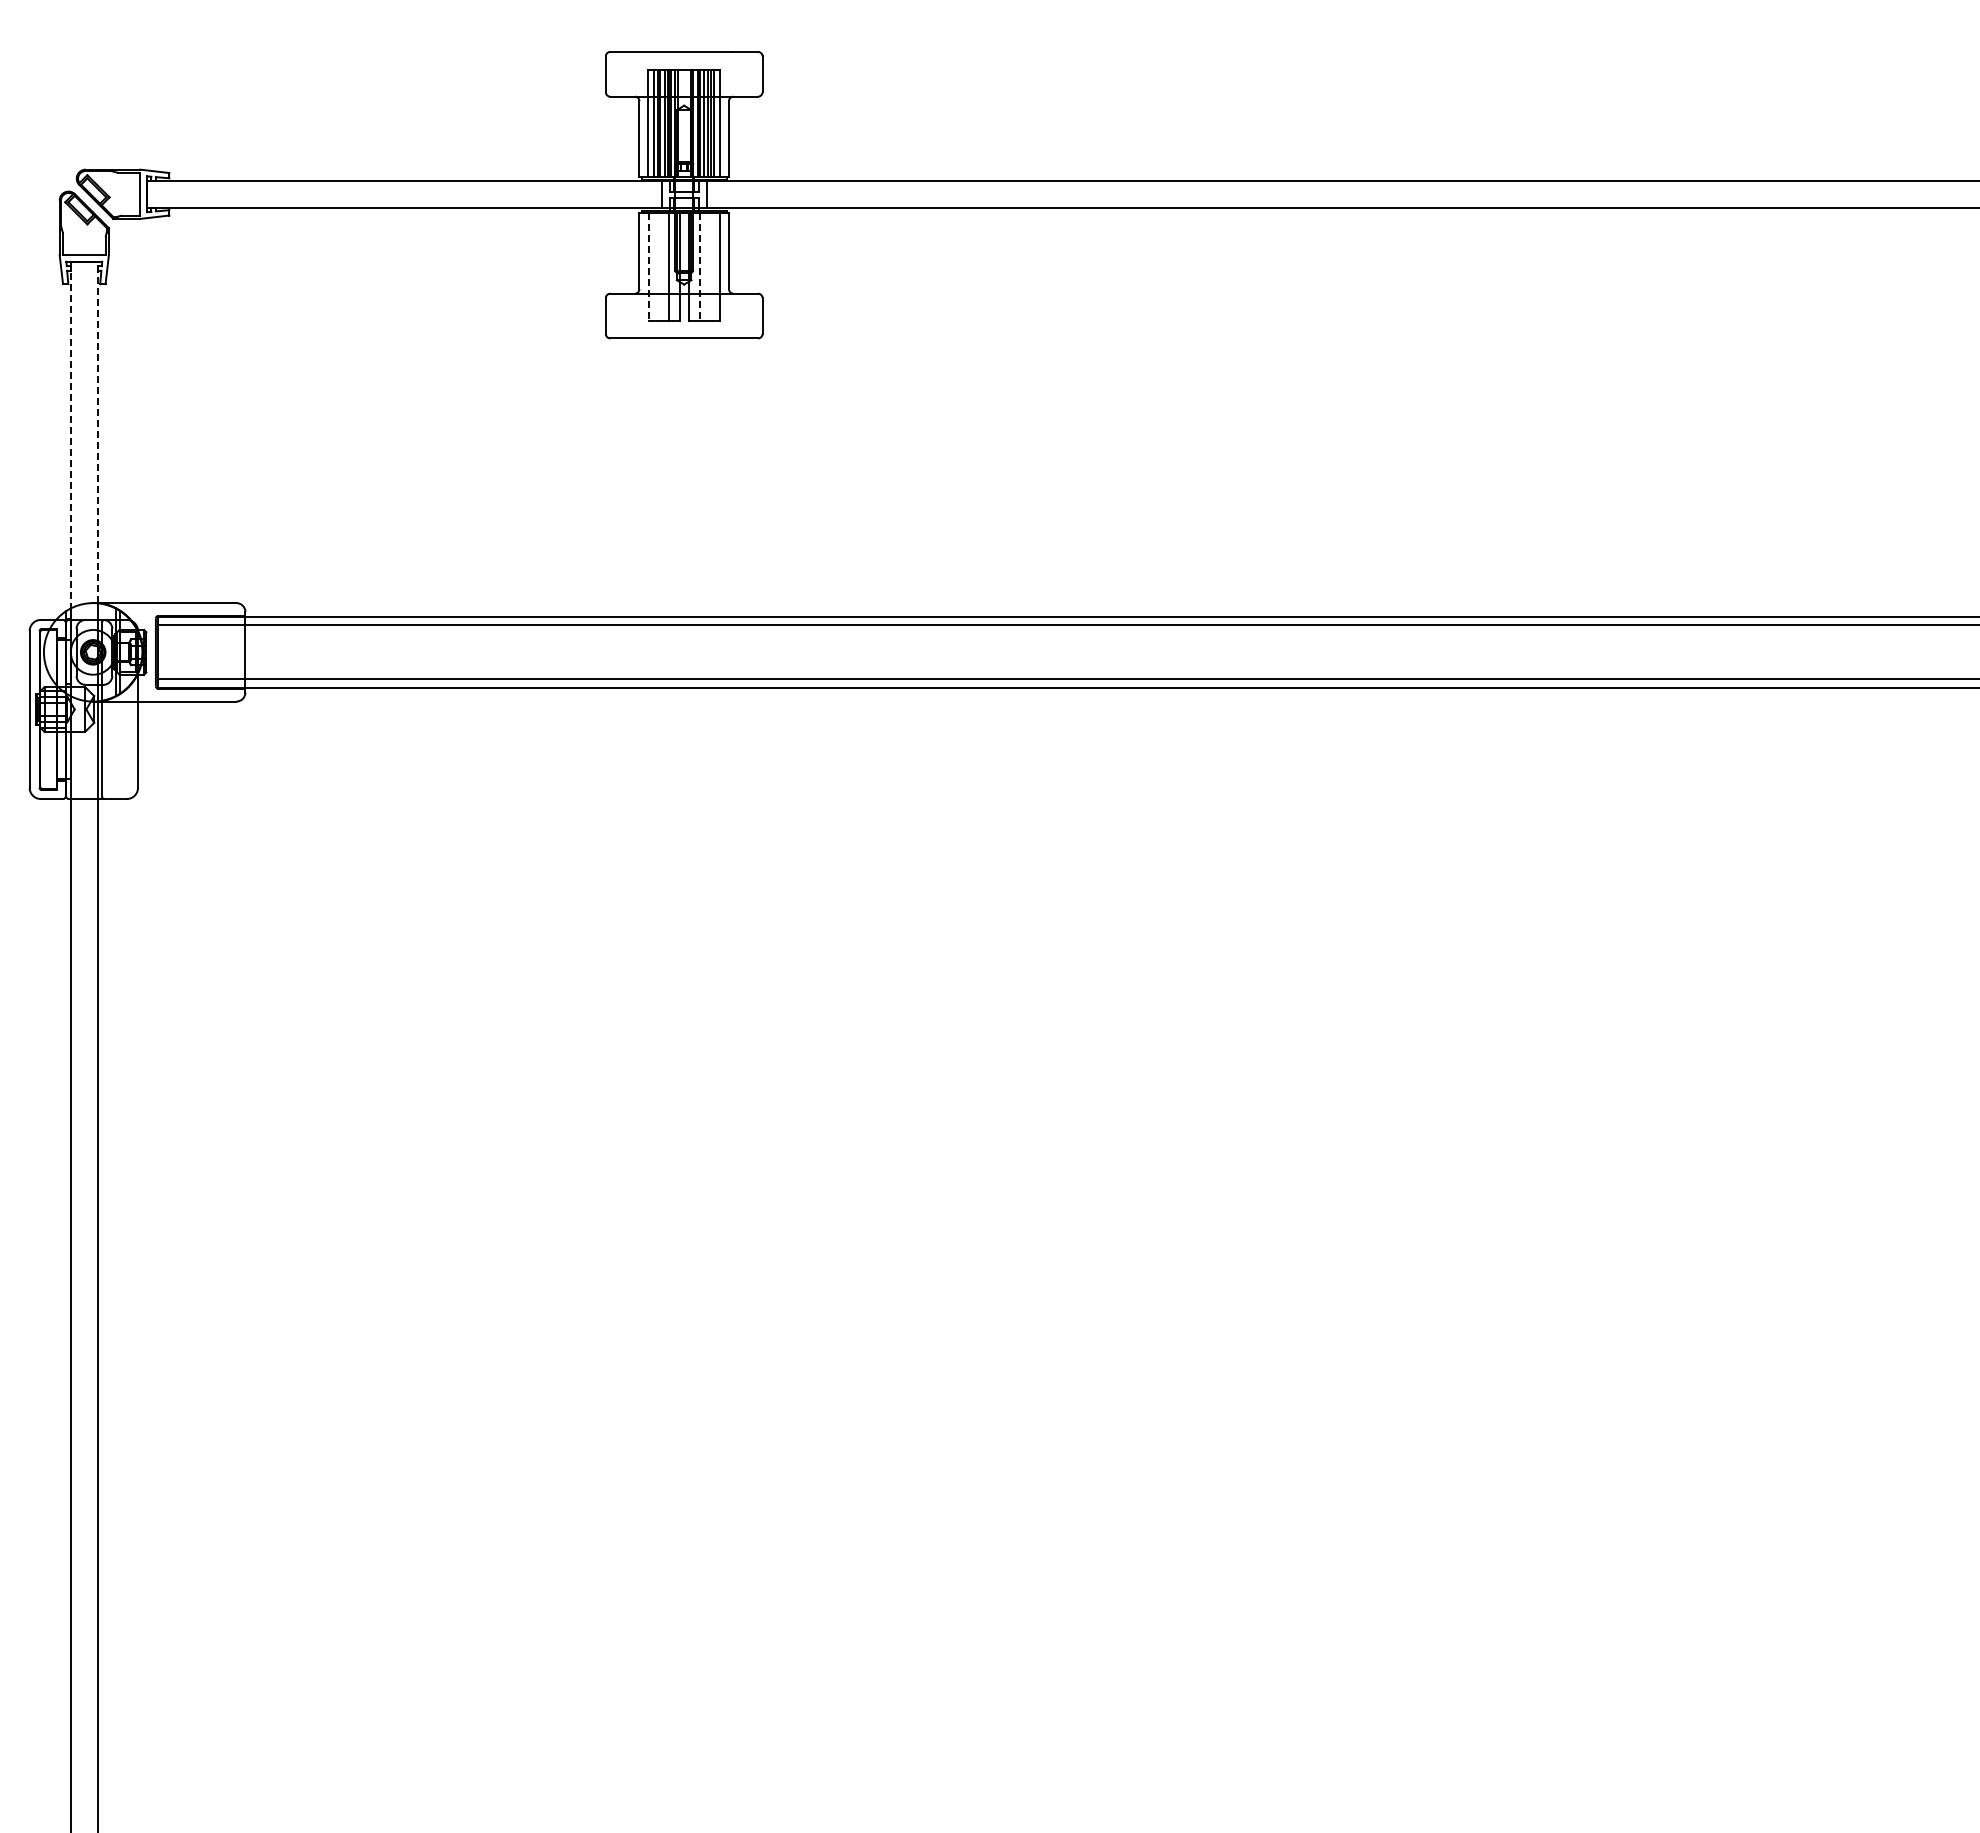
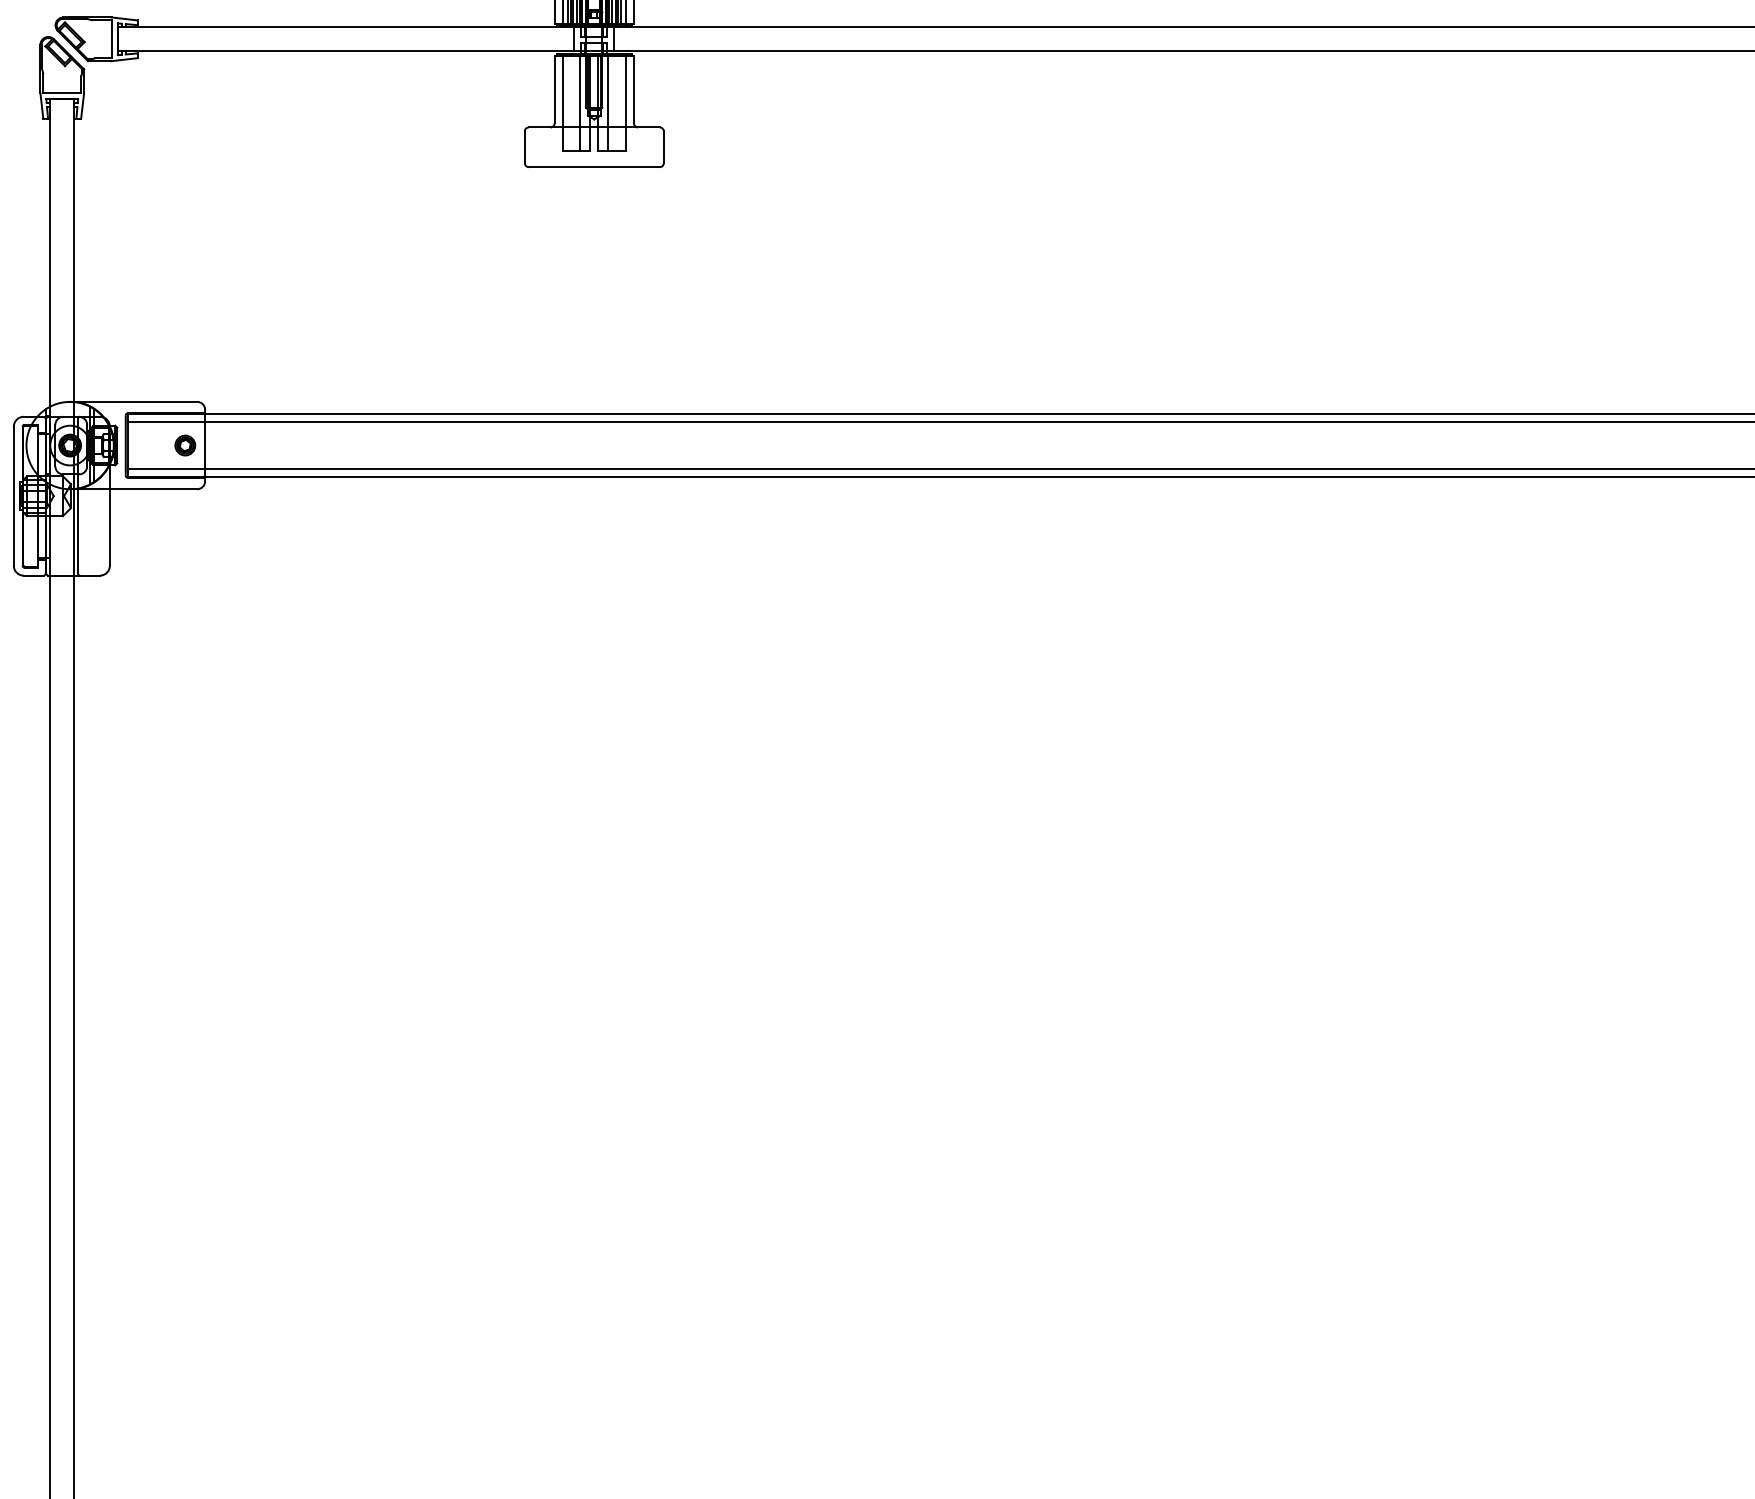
line: (648, 266) -> (562, 103), dashed -> solid
line: (699, 266) -> (607, 103), dashed -> solid
line: (97, 432) -> (73, 250), dashed -> solid
line: (70, 435) -> (50, 253), dashed -> solid
part: (223, 652) -> (185, 445), added

